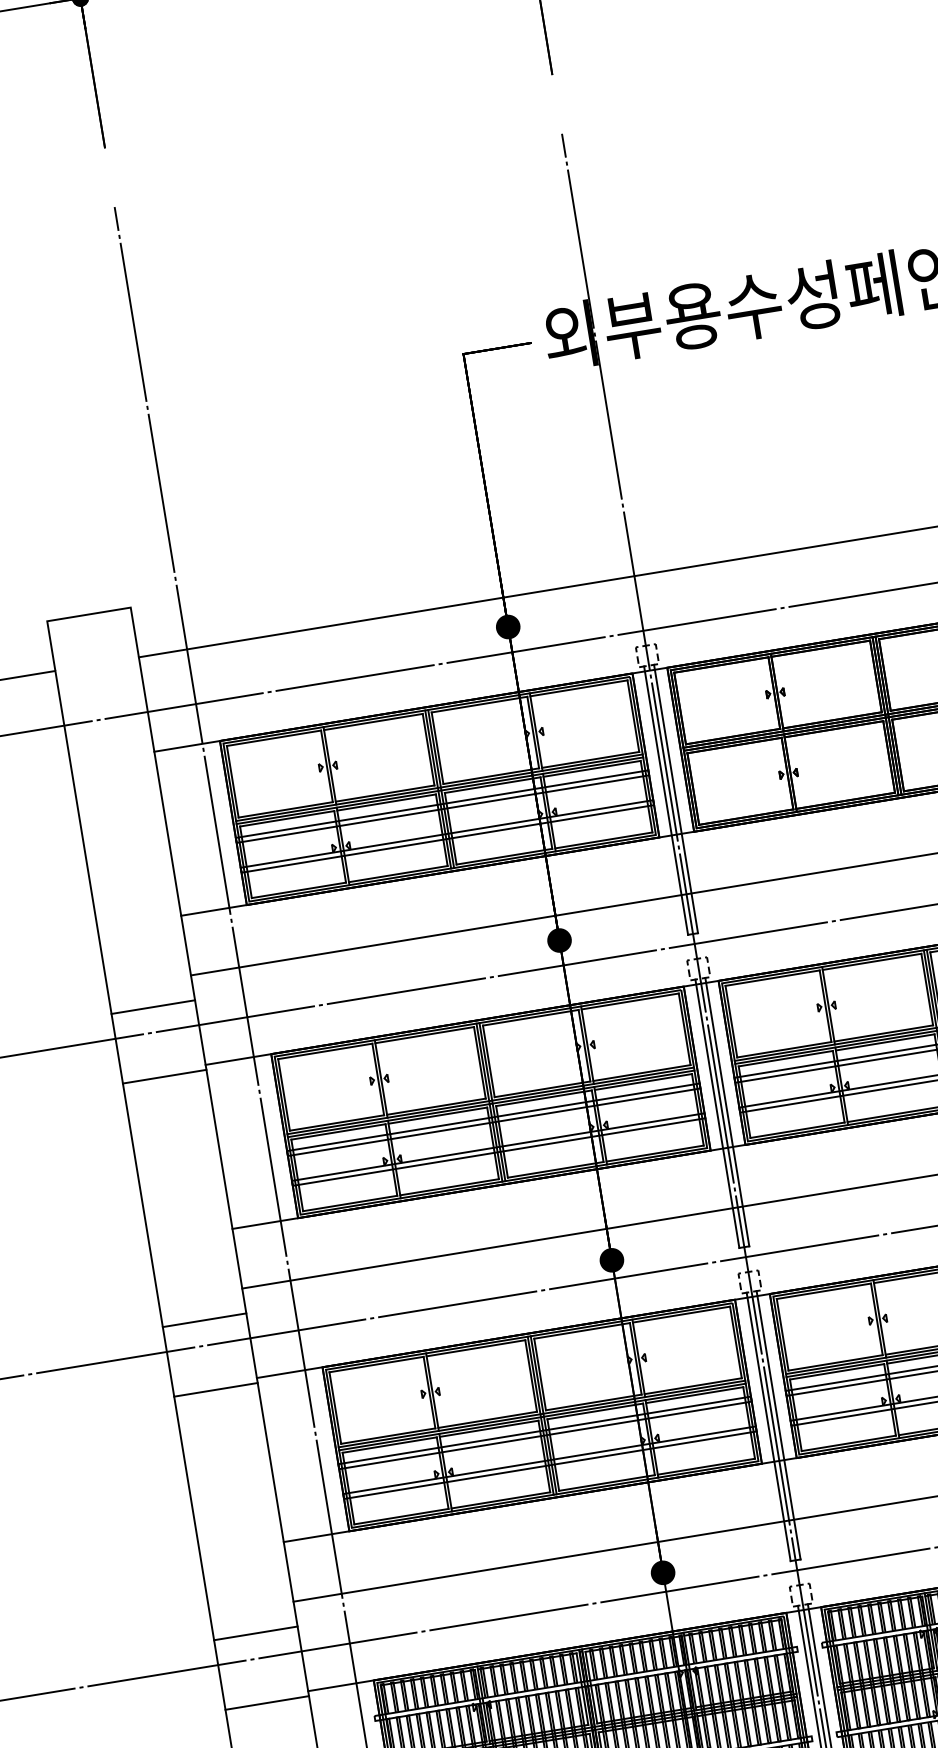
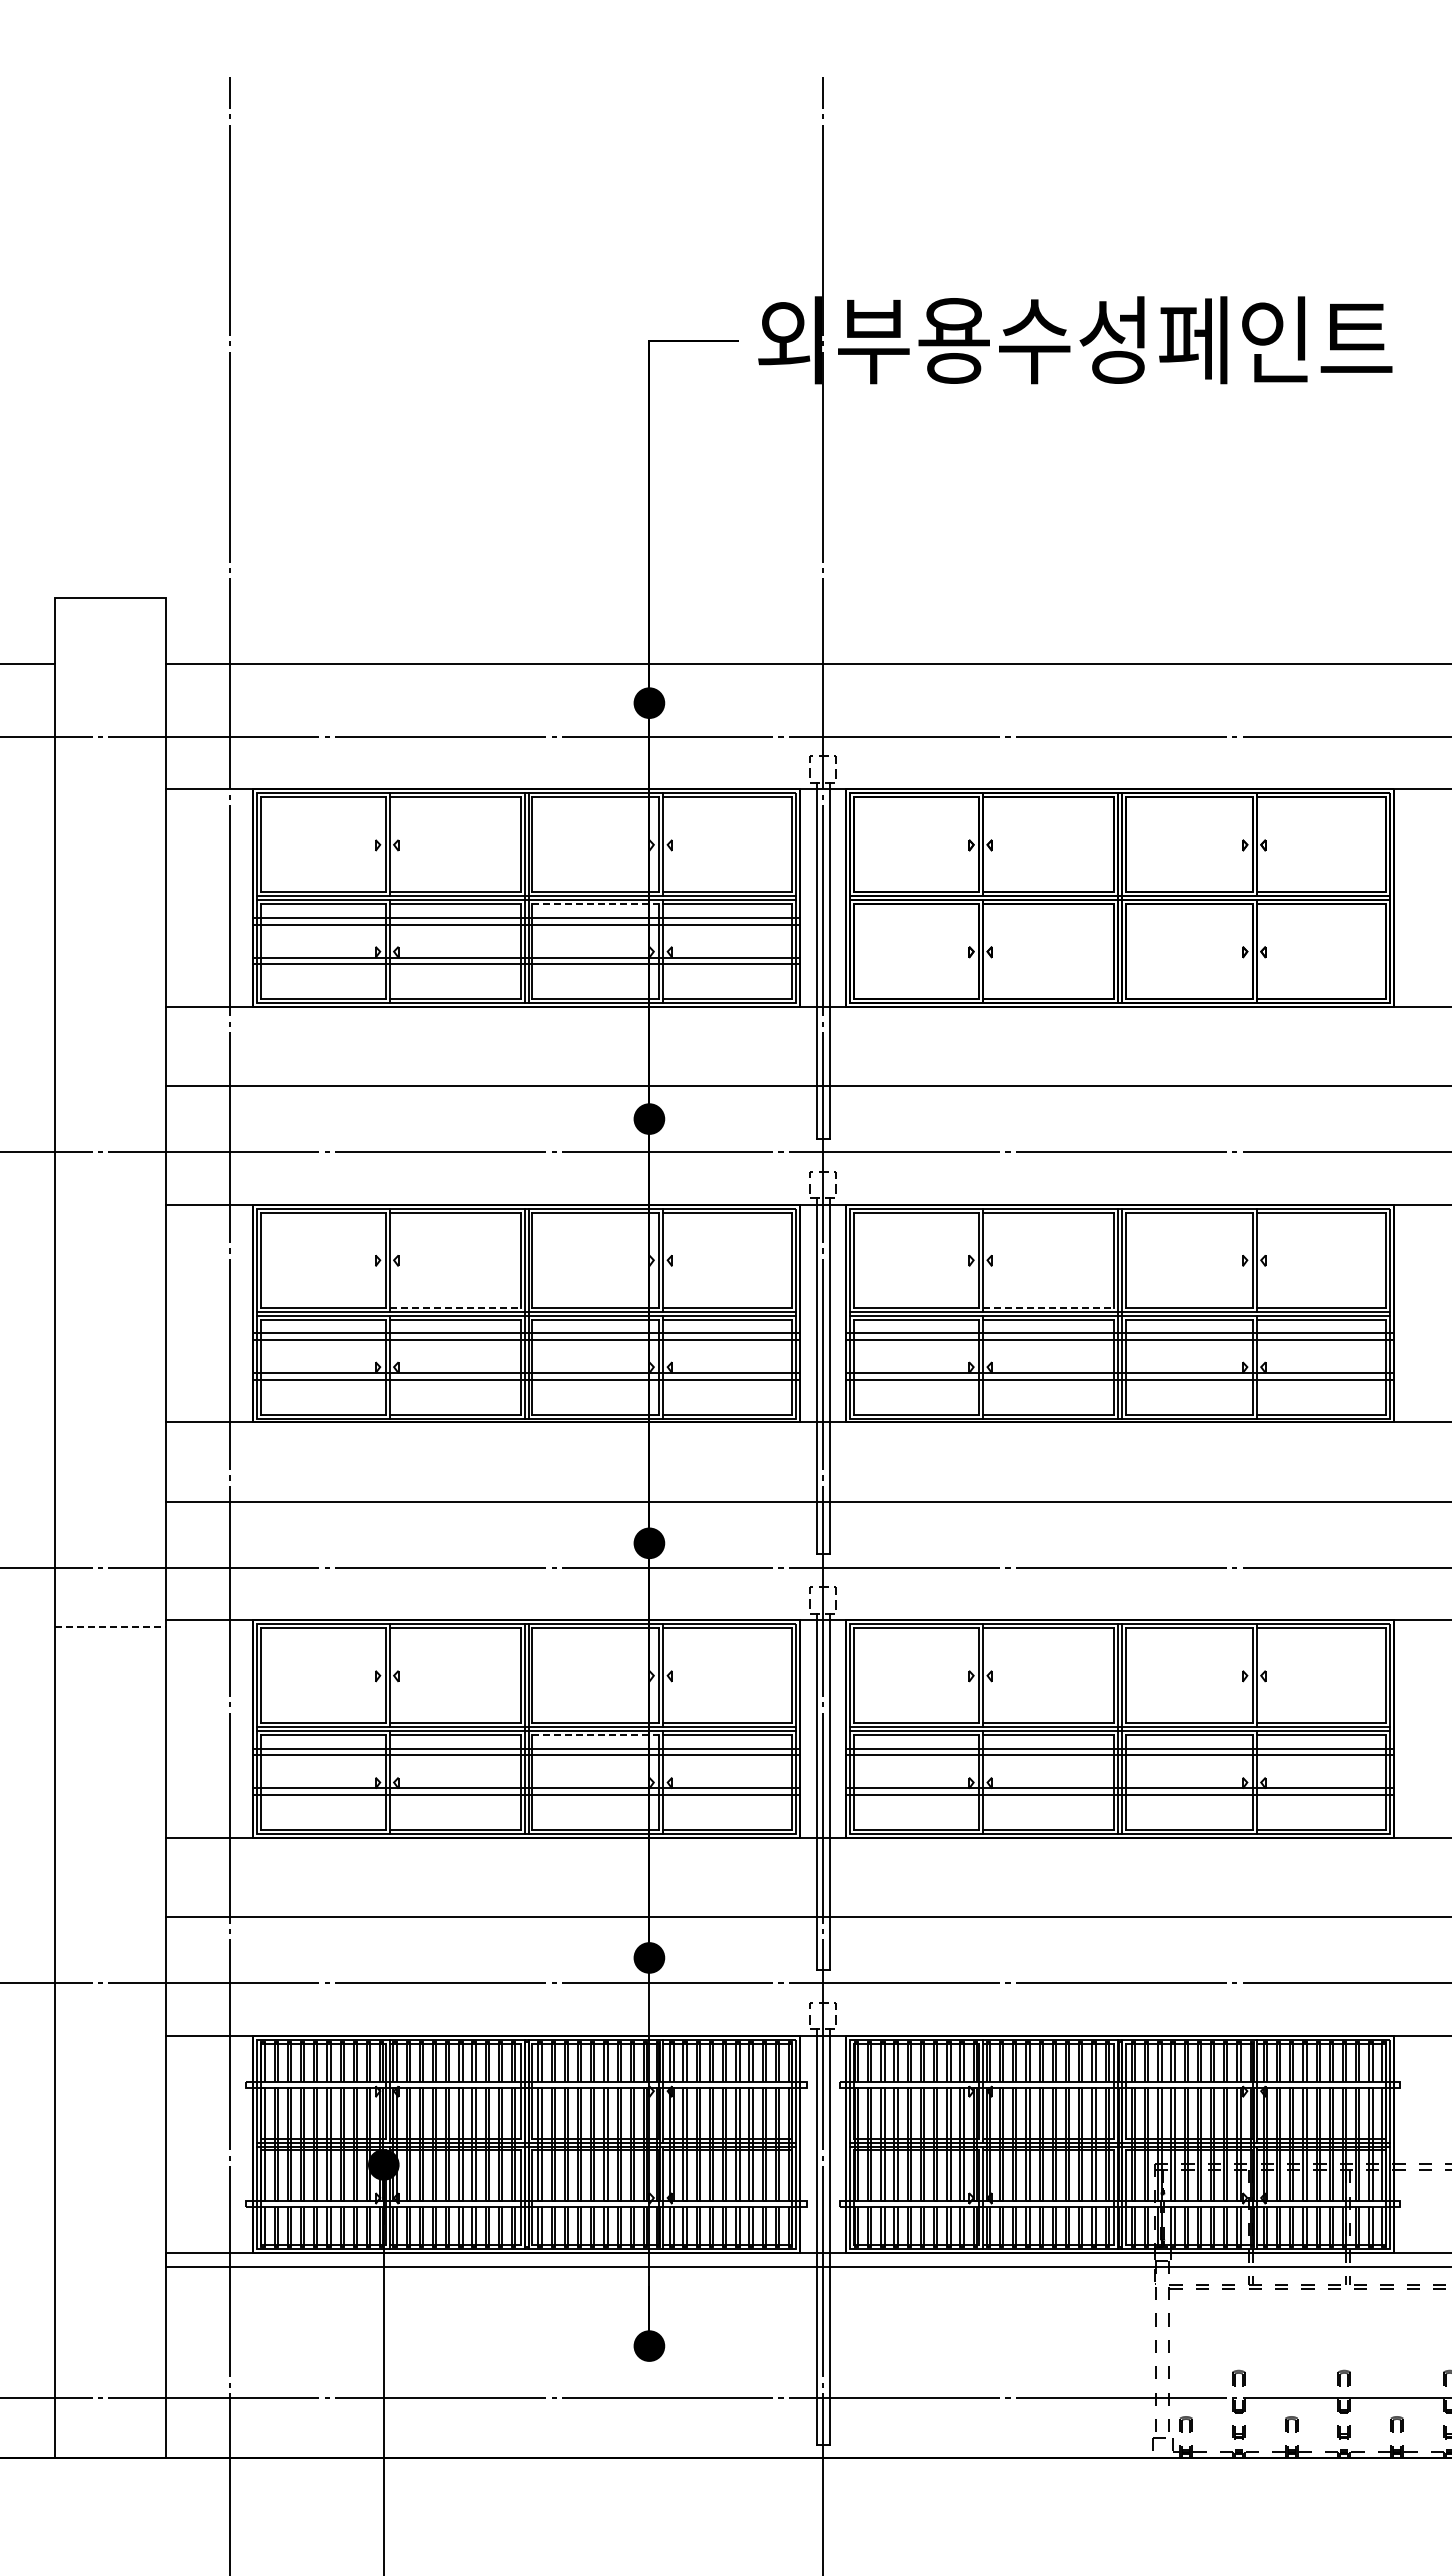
line: (493, 785) -> (596, 904), solid -> dashed
line: (153, 1007) -> (110, 1119), removed
line: (884, 1033) -> (1049, 1307), solid -> dashed
line: (164, 1076) -> (110, 1211), removed
line: (436, 1106) -> (455, 1307), solid -> dashed
line: (204, 1320) -> (110, 1534), removed
line: (215, 1389) -> (110, 1626), solid -> dashed
line: (595, 1411) -> (596, 1735), solid -> dashed
line: (255, 1633) -> (110, 1950), removed
line: (267, 1703) -> (110, 2042), removed

